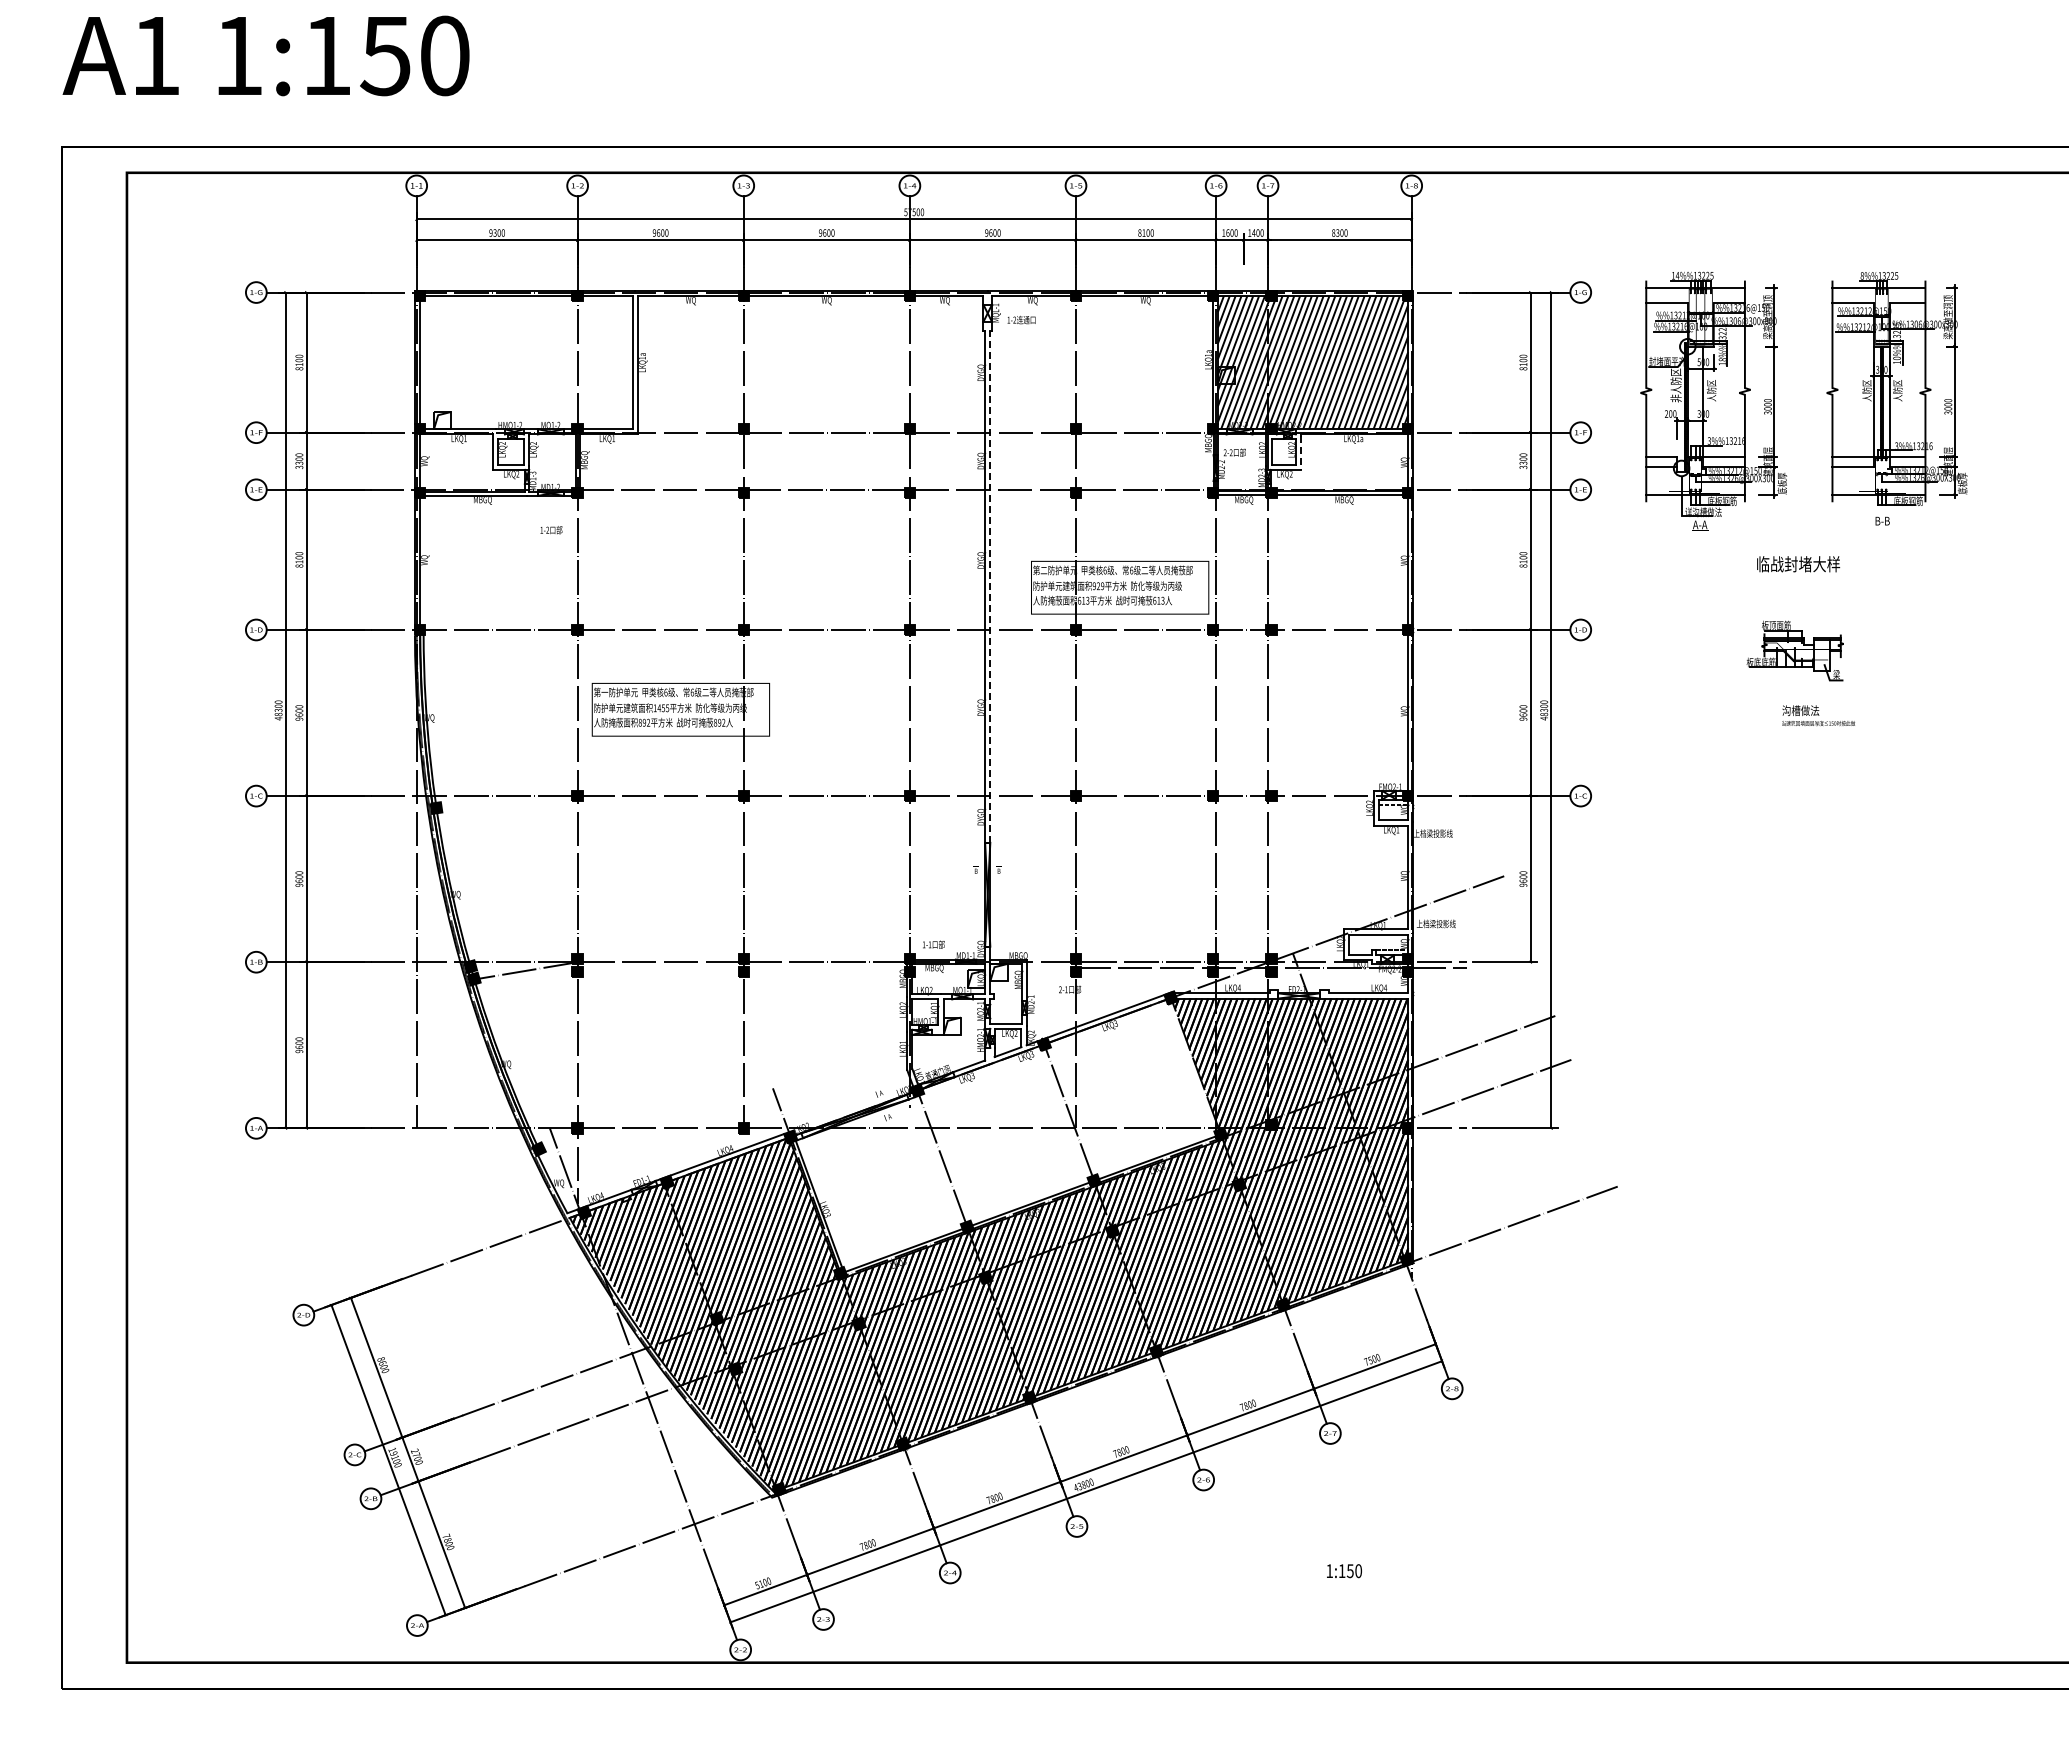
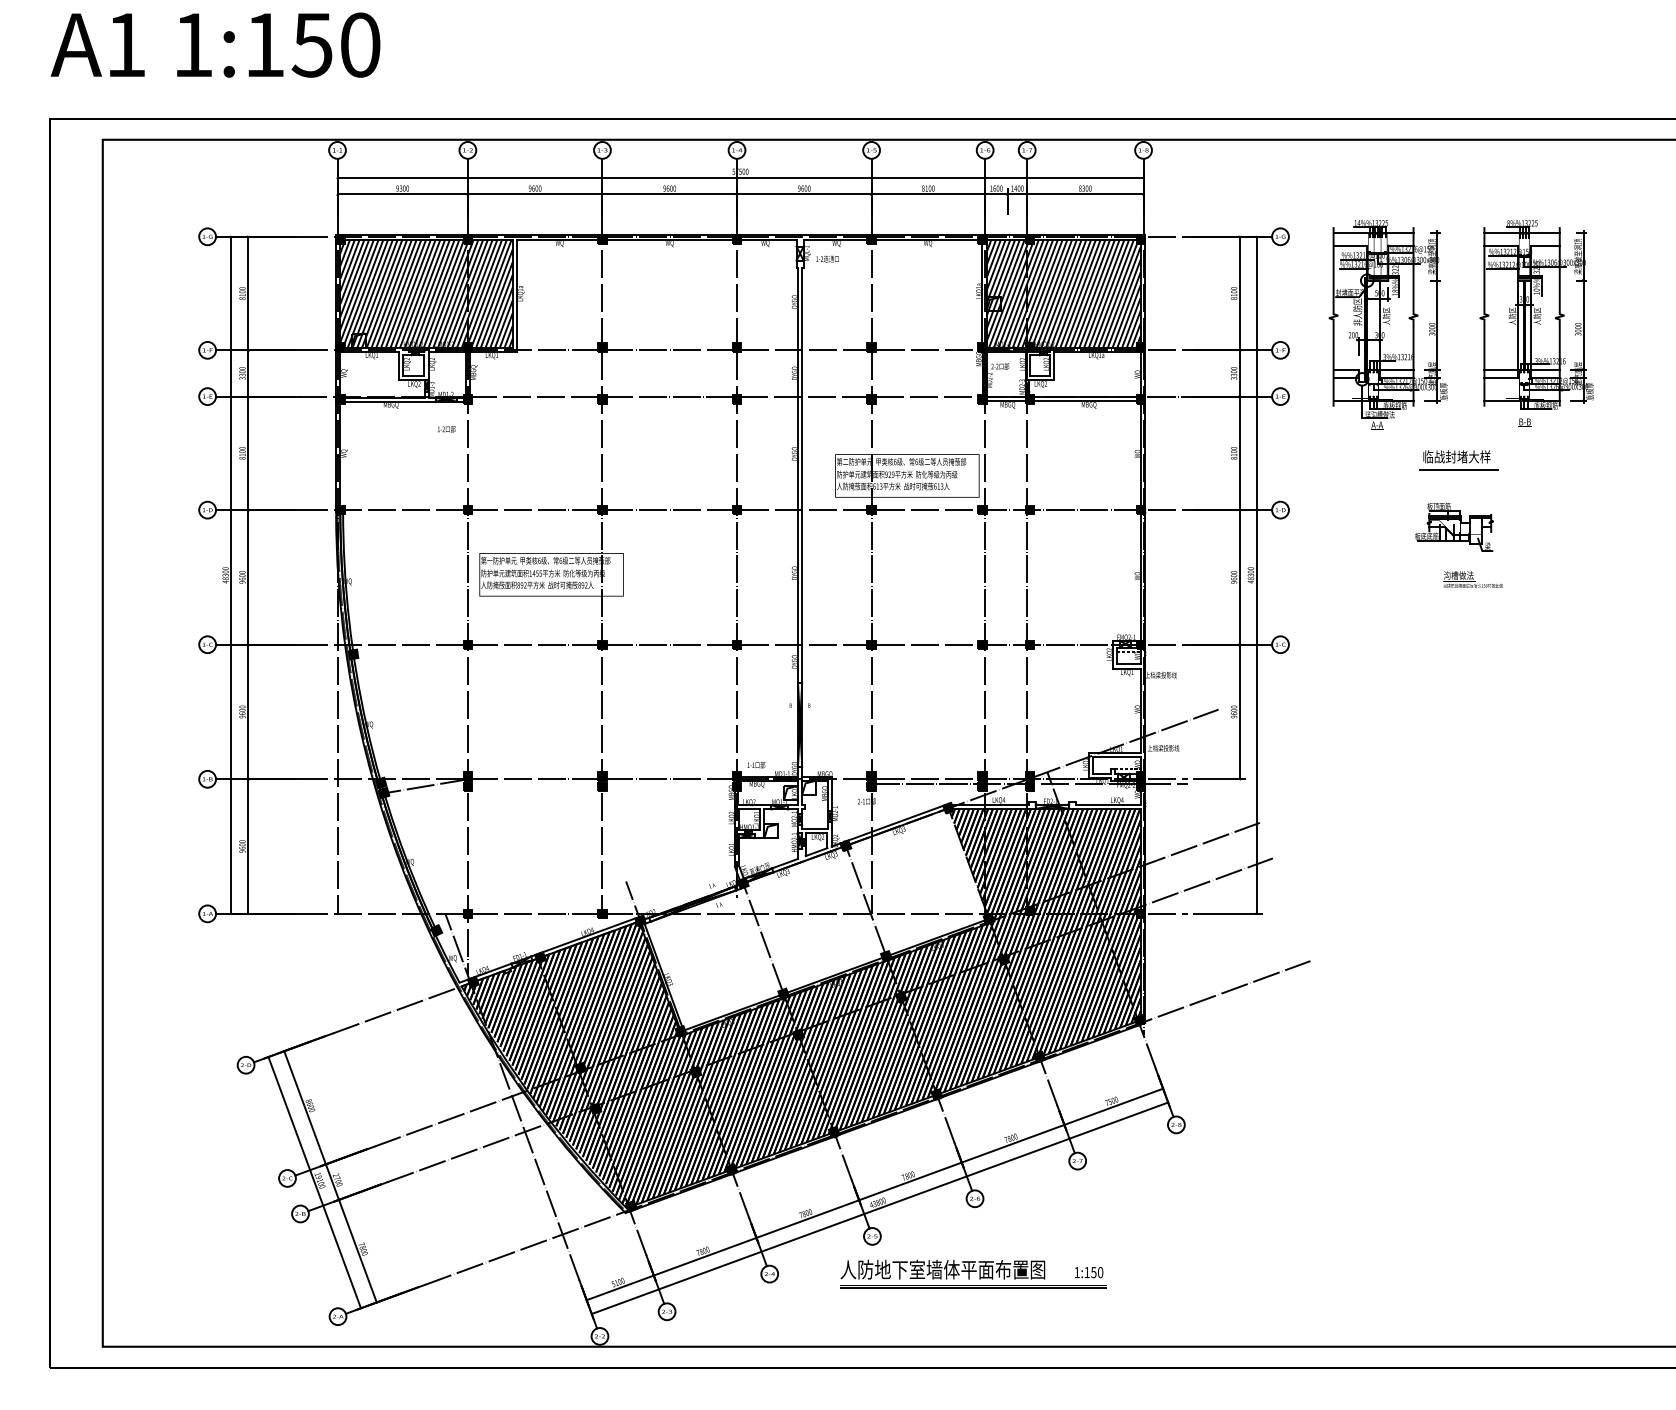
hatch: (526, 362) -> (426, 293), added
line: (1300, 453) -> (1053, 367), dashed -> solid
line: (1801, 579) -> (1459, 469), added
line: (990, 586) -> (802, 474), dashed -> solid
part: (1201, 1573) -> (973, 1274), added

